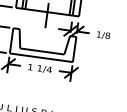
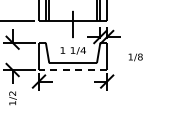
text: (103, 35) -> (135, 57), moved
line: (40, 58) -> (72, 70), solid -> dashed
text: (39, 68) -> (72, 50), moved

